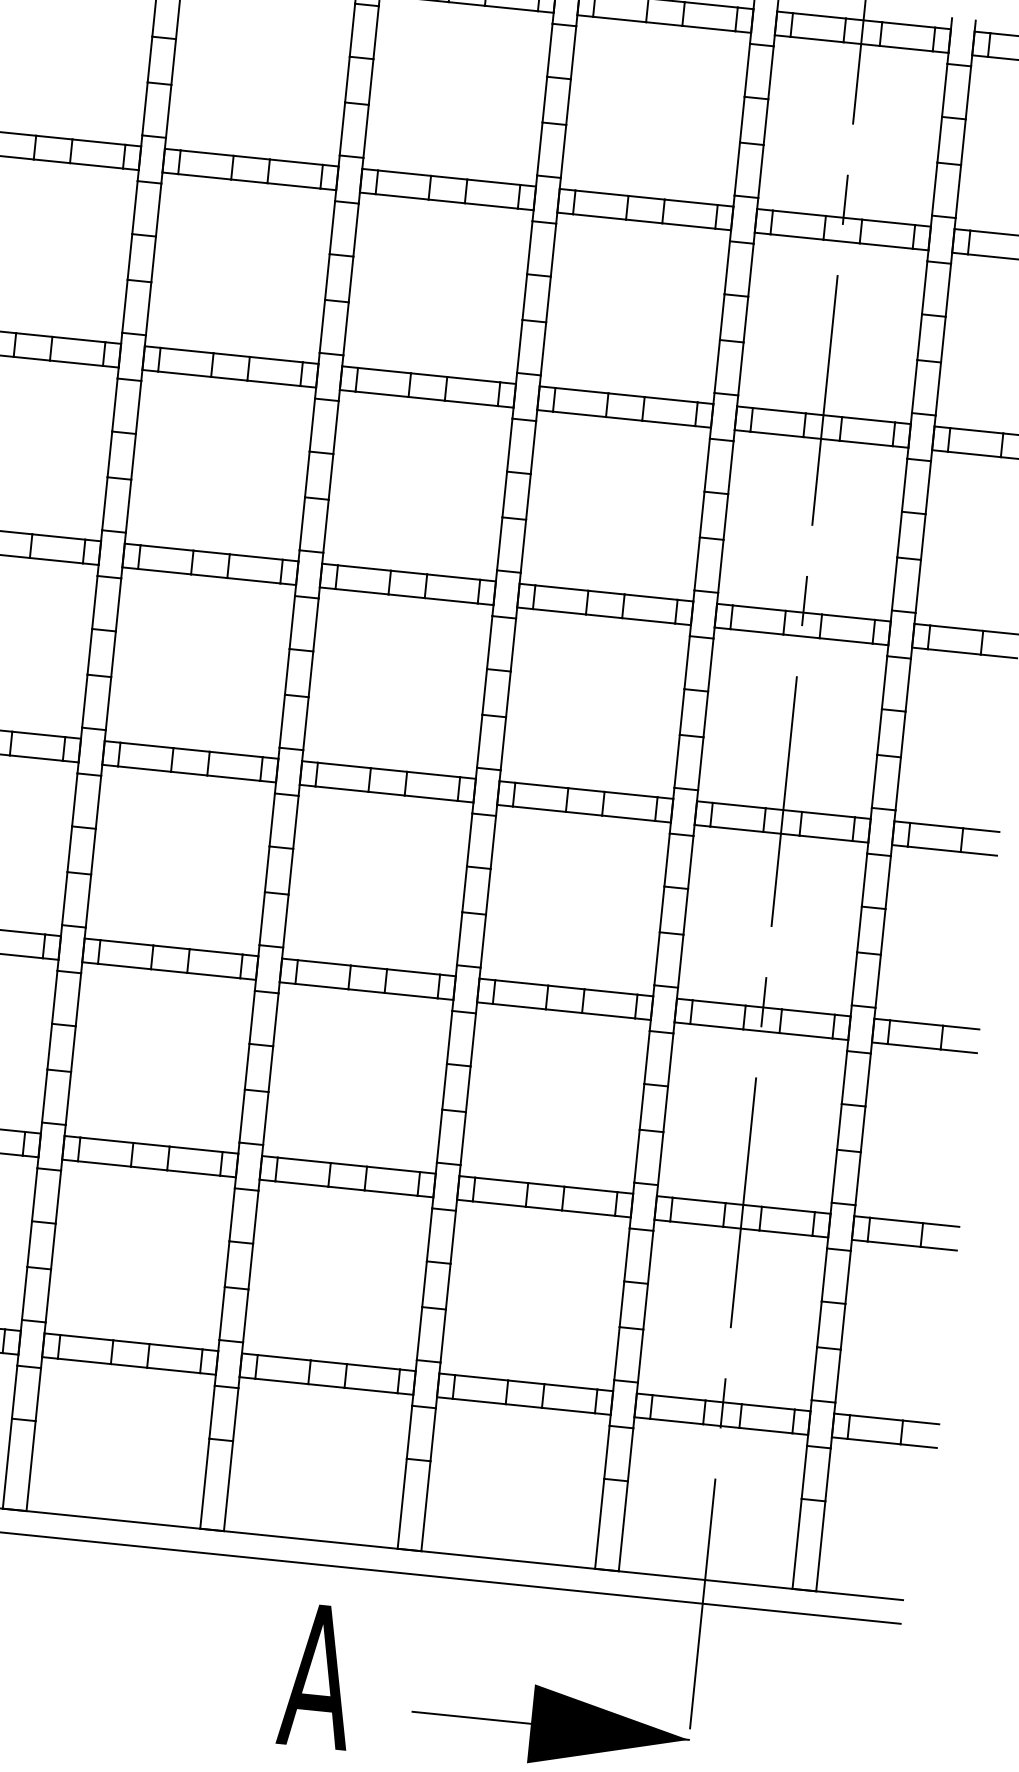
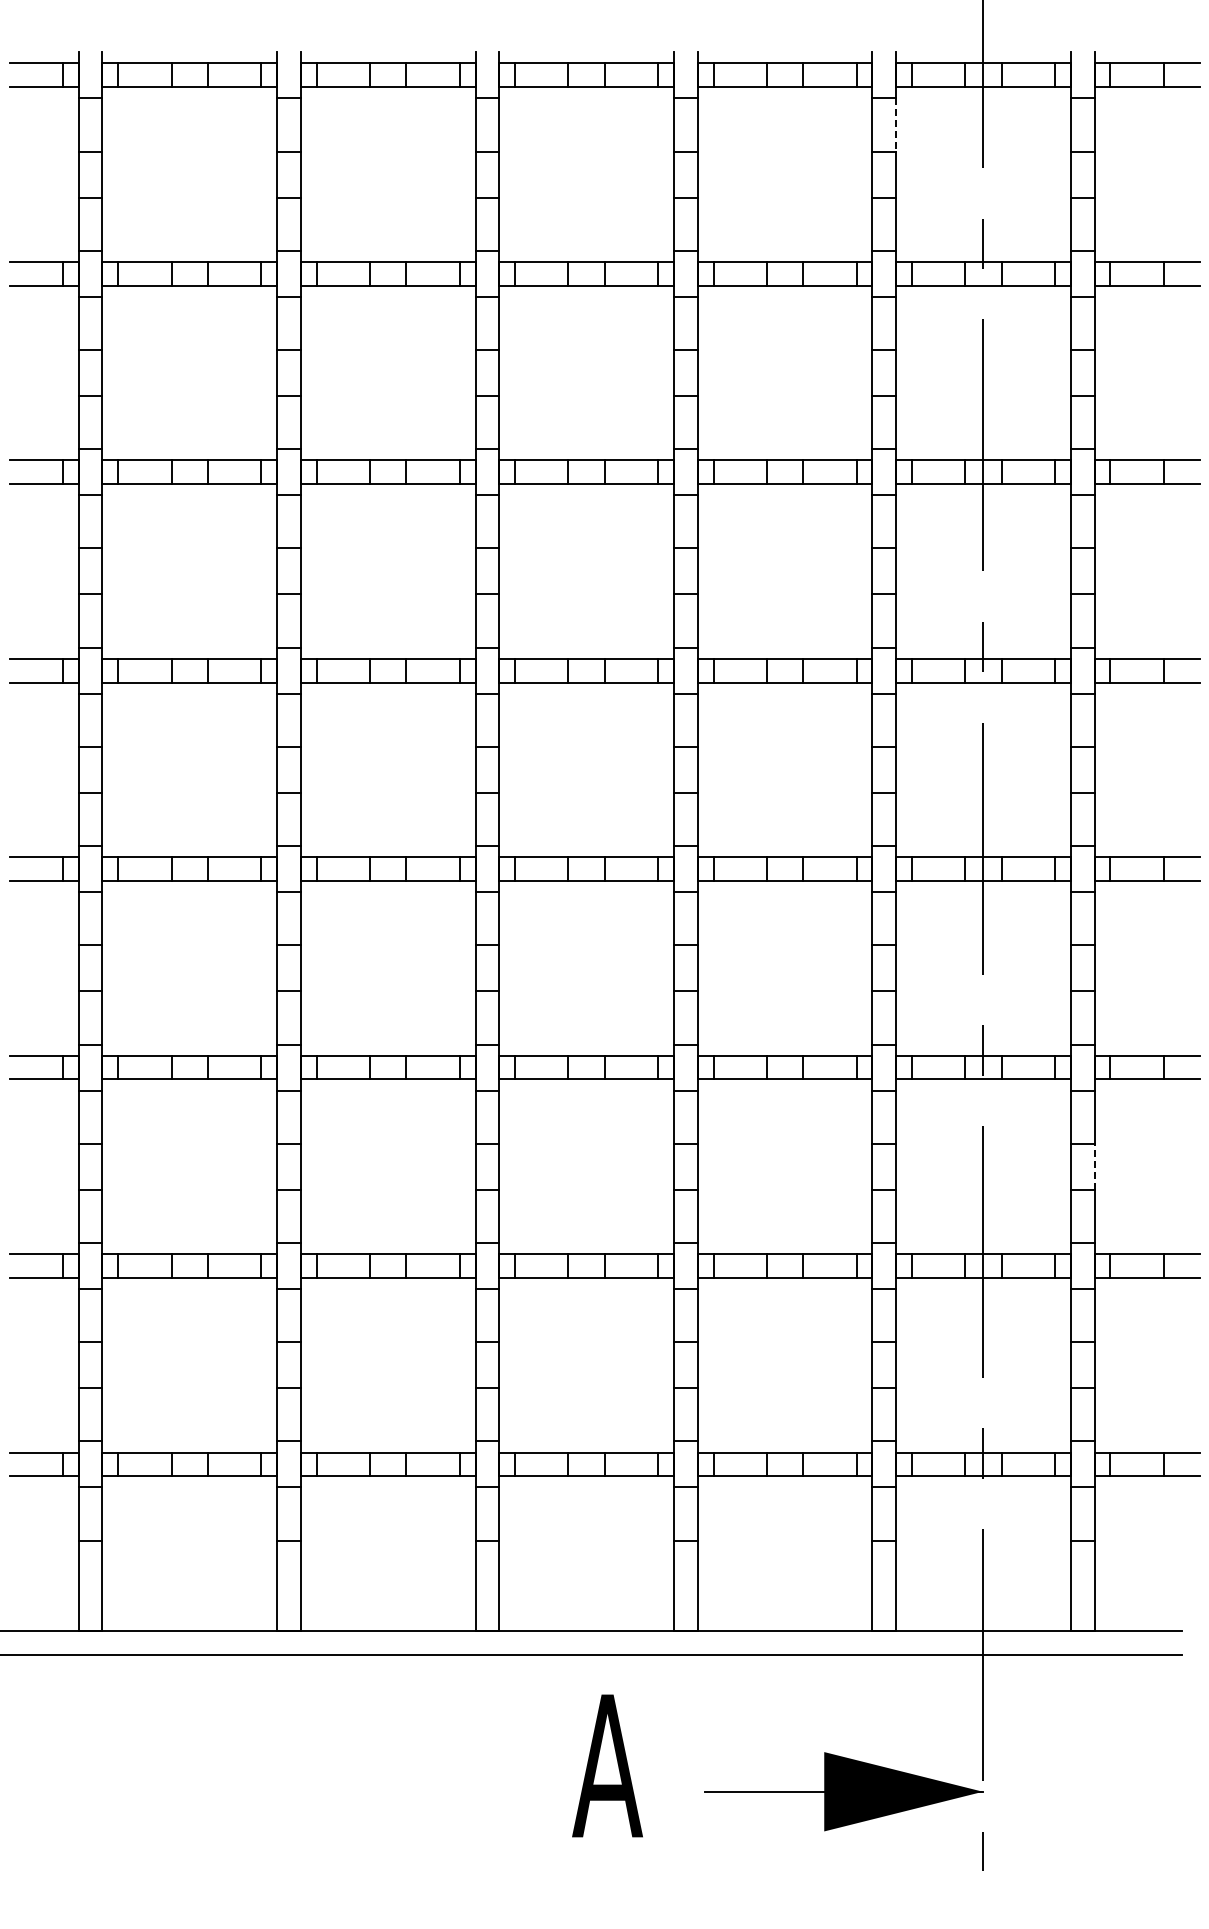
line: (771, 72) -> (896, 124), solid -> dashed
line: (863, 1129) -> (1094, 1166), solid -> dashed

